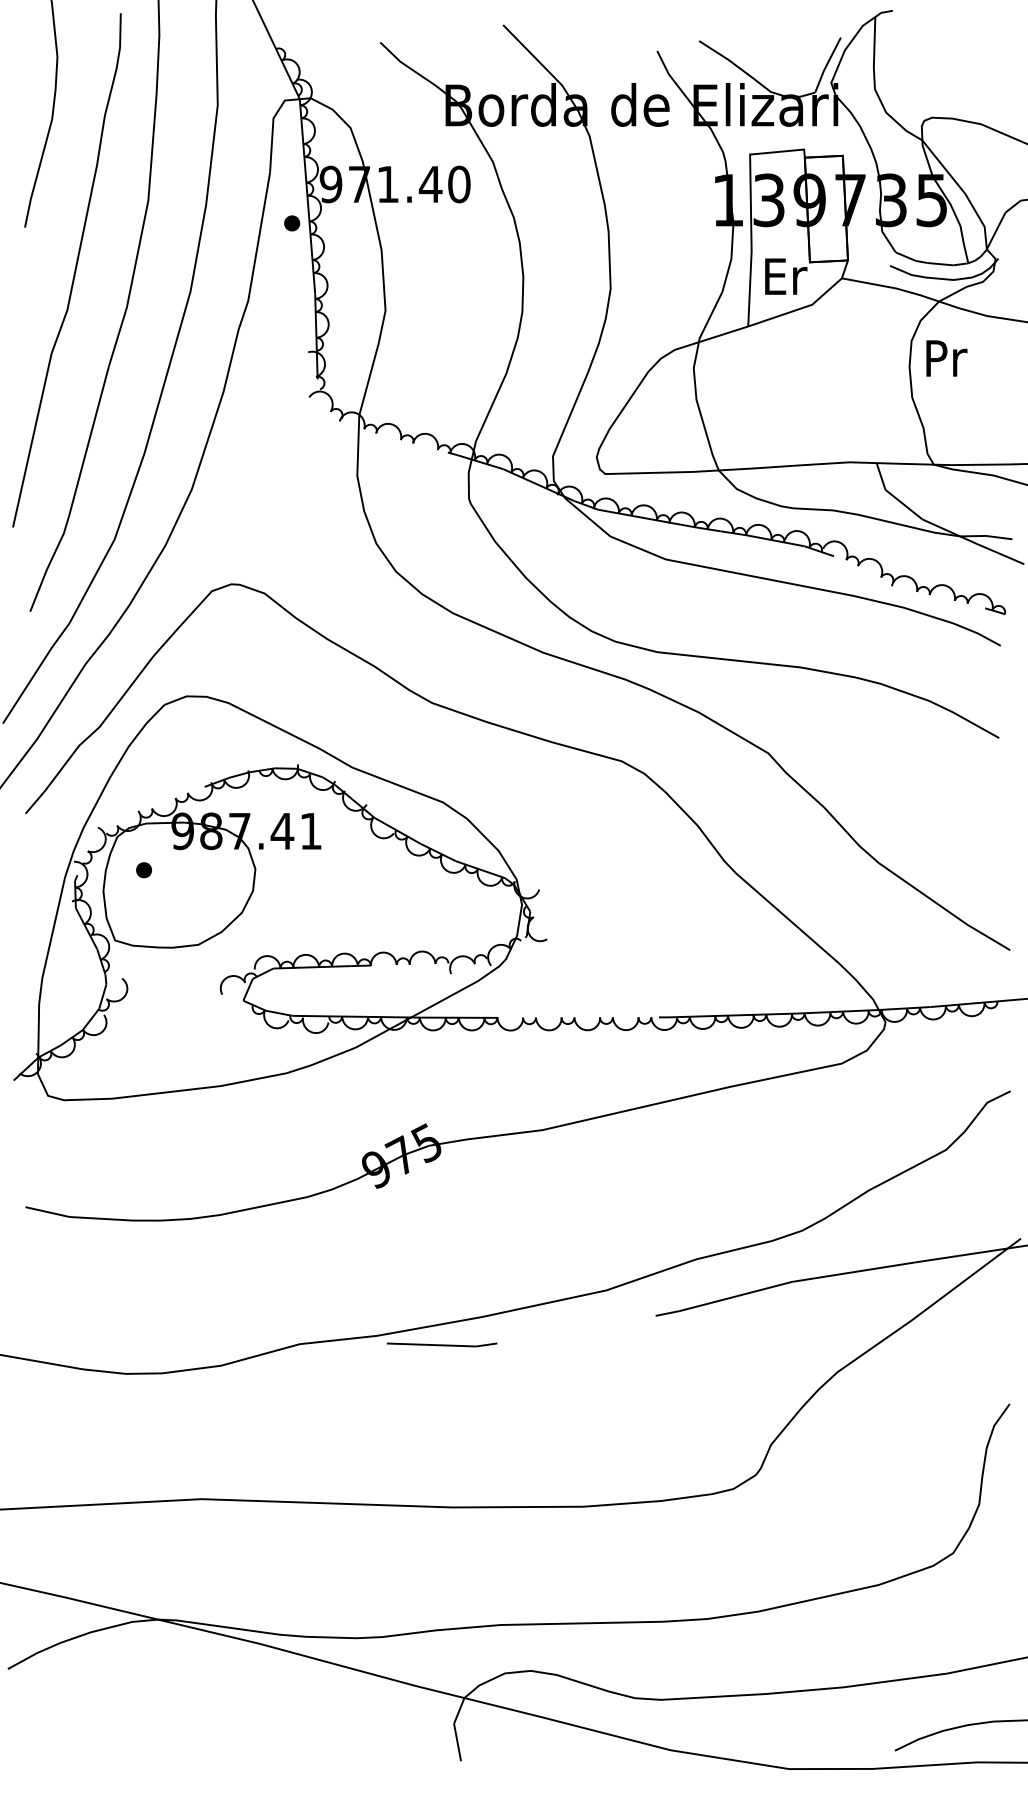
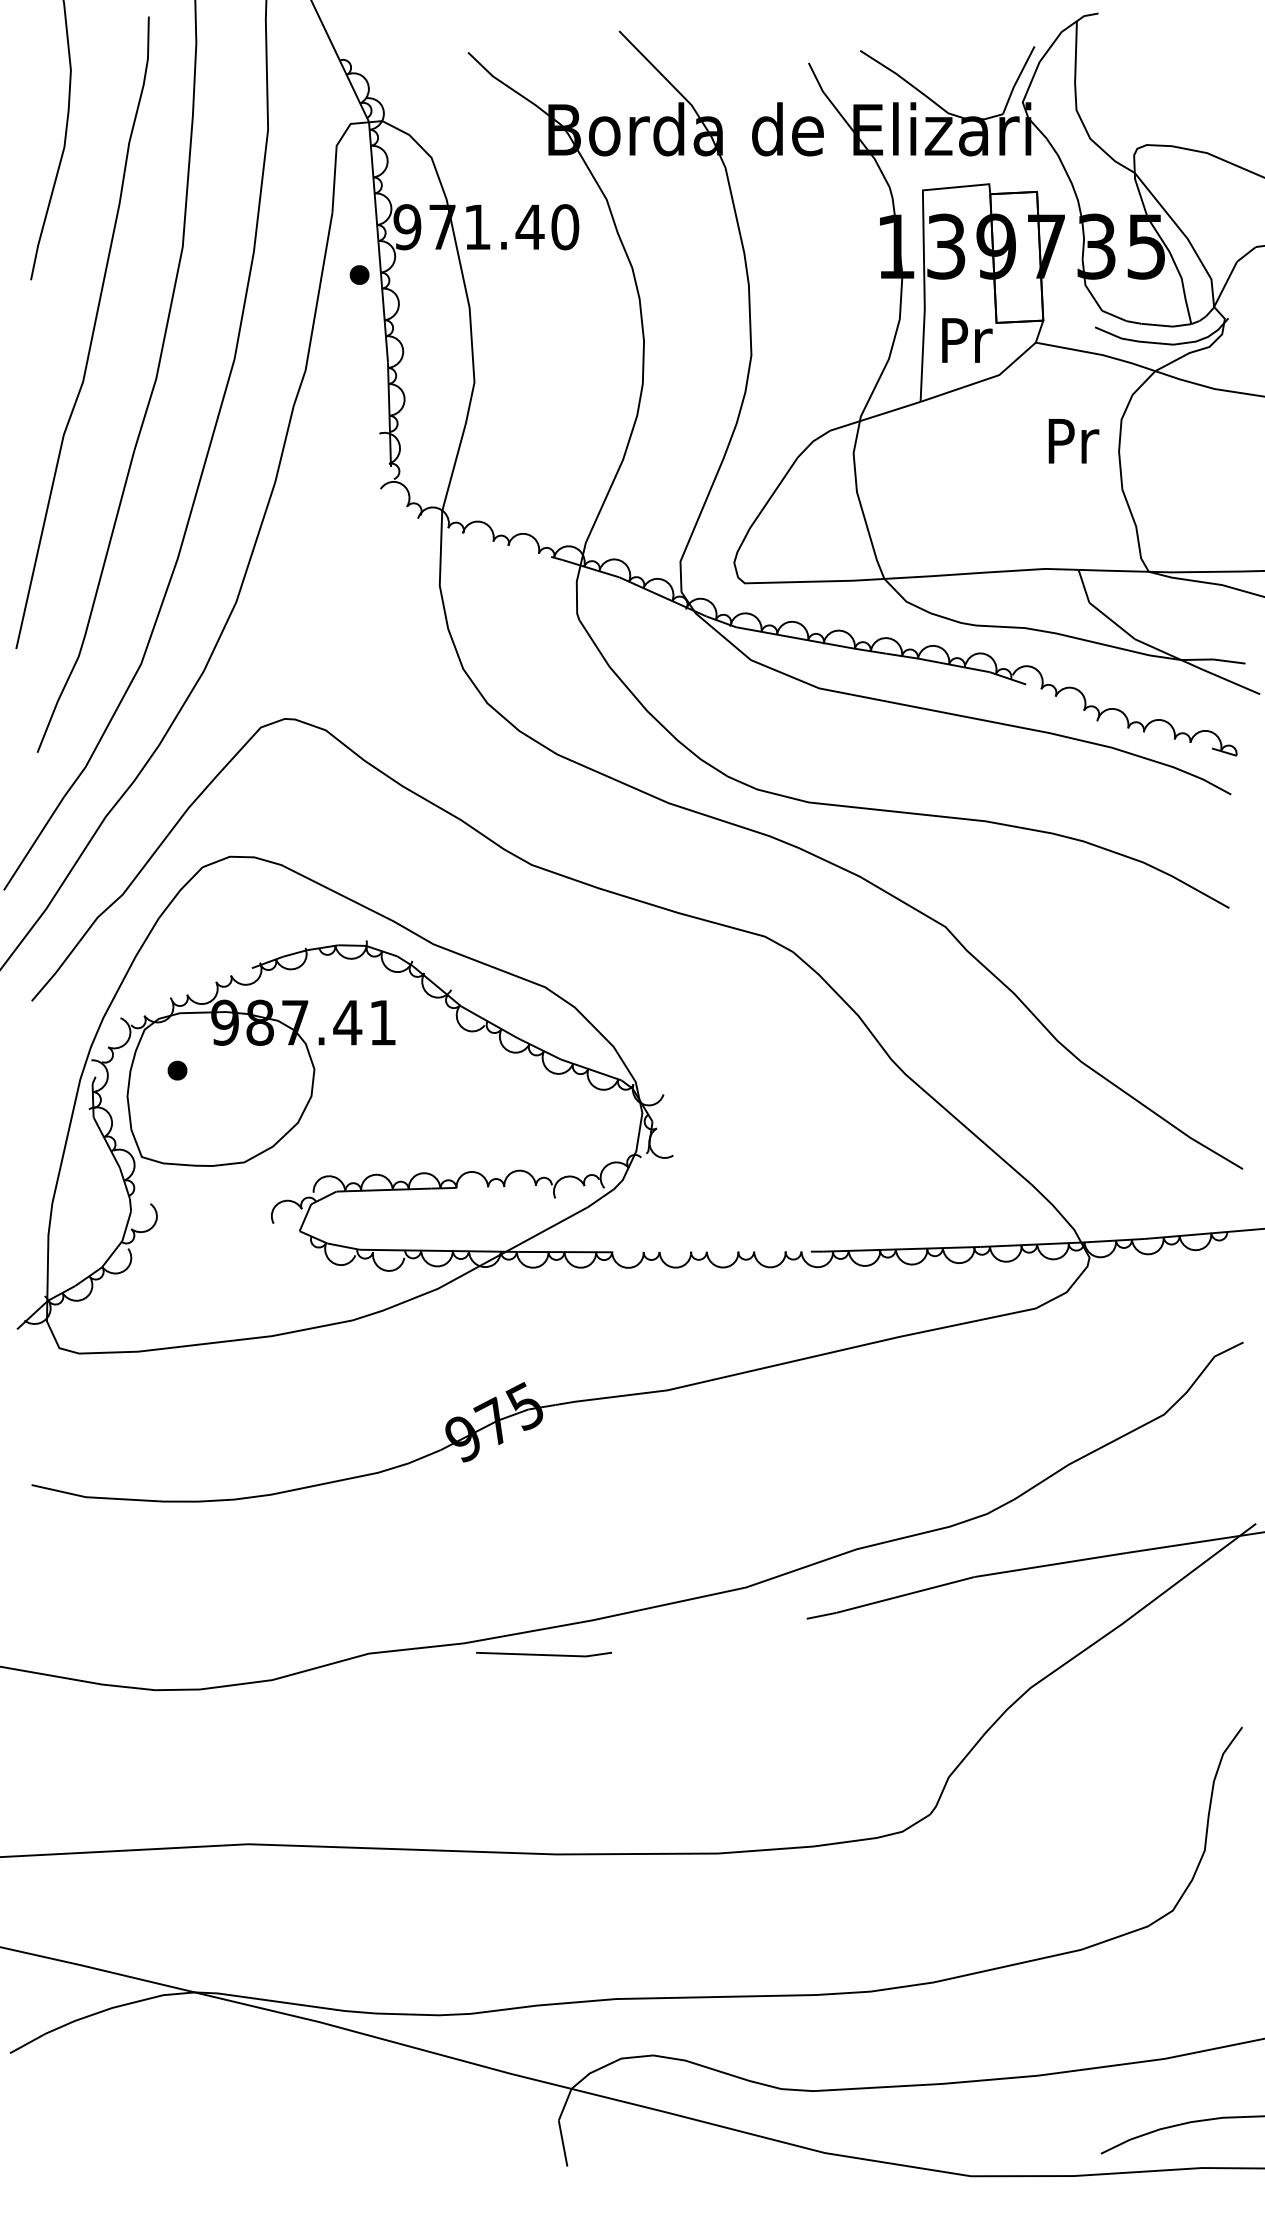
text: (786, 276) -> (967, 340), Er -> Pr
text: (946, 358) -> (1073, 441), moved

